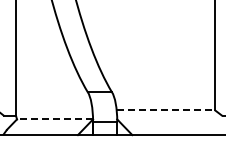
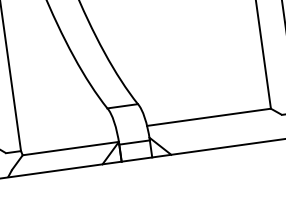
line: (165, 110) -> (208, 117), dashed -> solid
line: (54, 119) -> (70, 148), dashed -> solid

